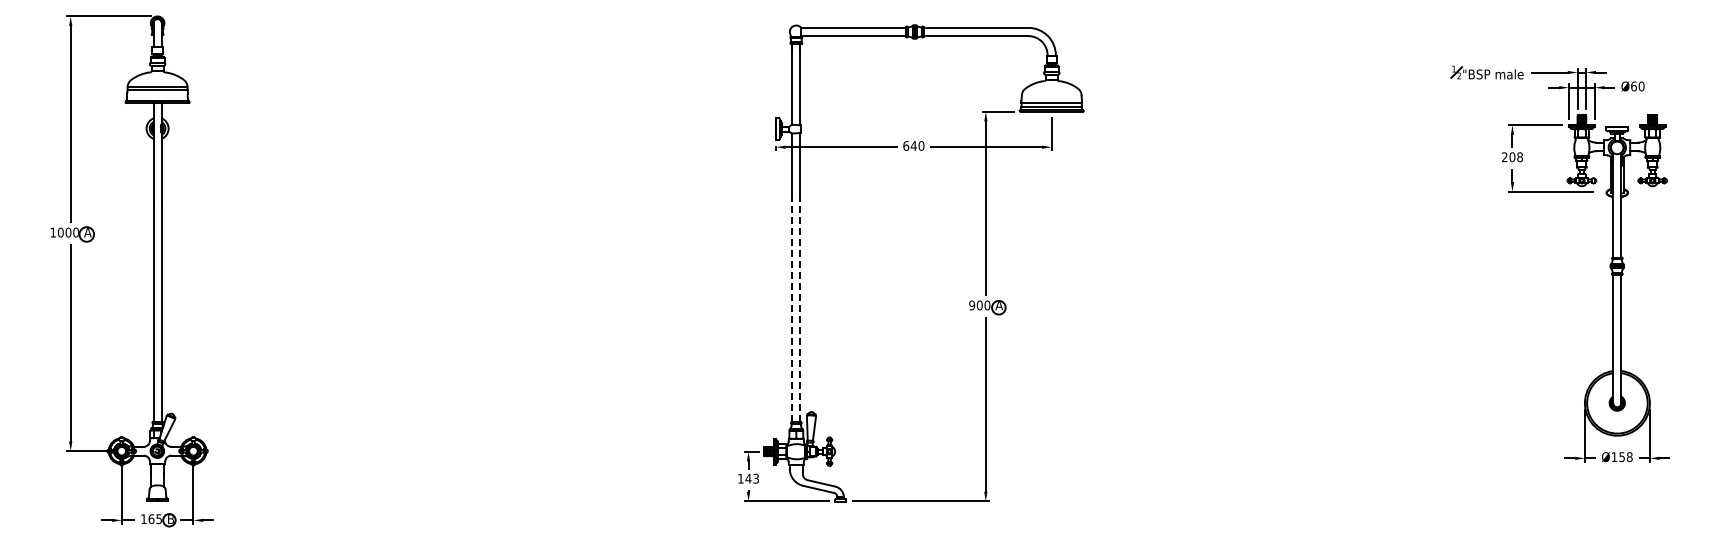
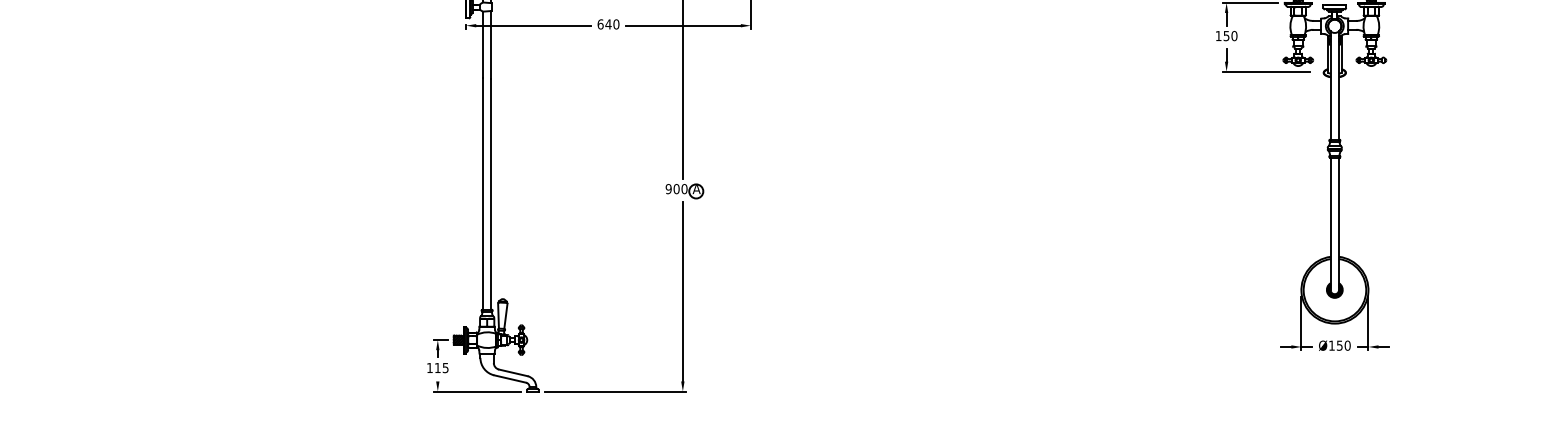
text: (1512, 157) -> (1226, 36), 208 -> 150
line: (792, 309) -> (483, 193), dashed -> solid
line: (800, 310) -> (491, 194), dashed -> solid
text: (1629, 456) -> (1347, 345), Ø158 -> Ø150
text: (751, 478) -> (440, 367), 143 -> 115

